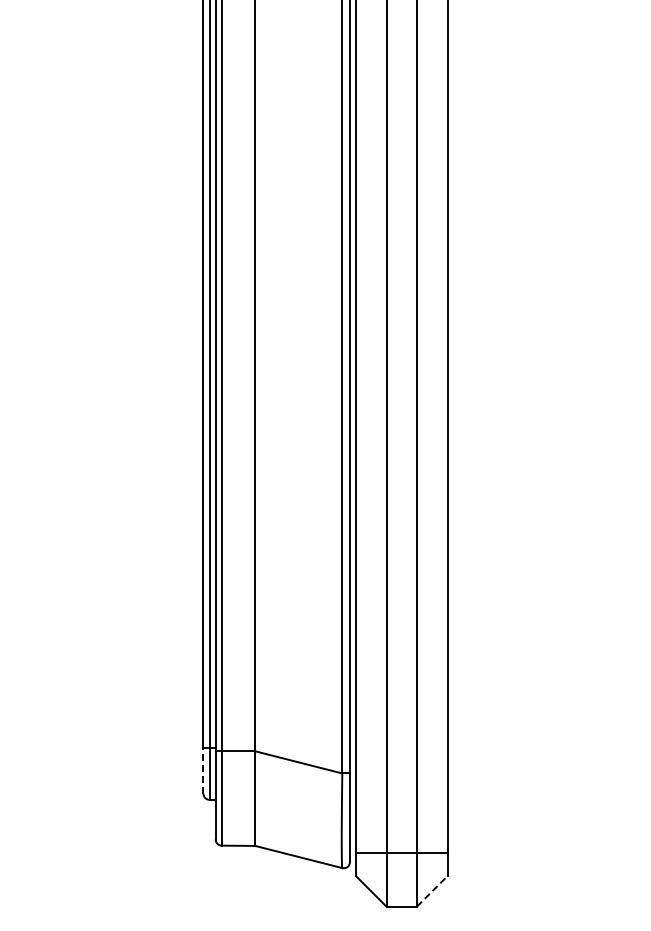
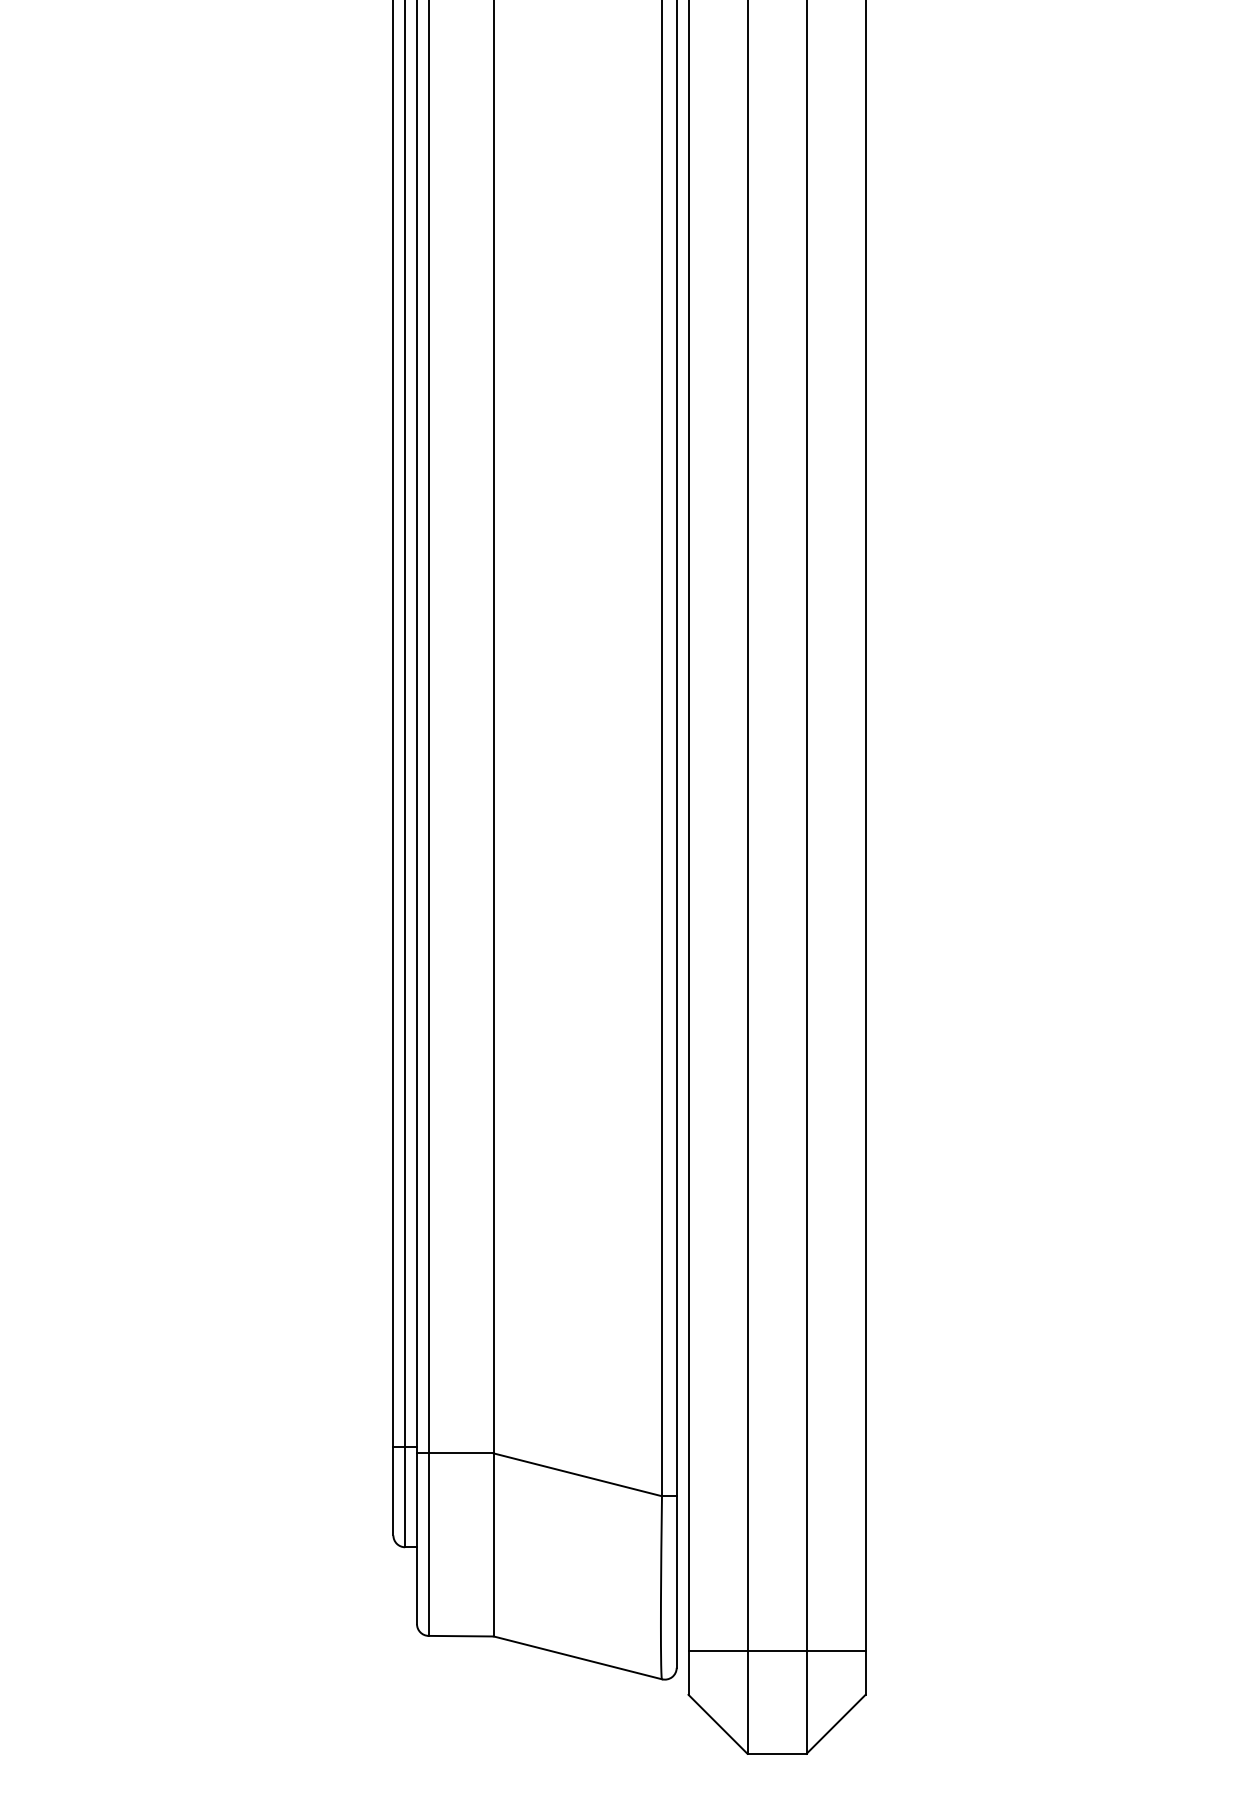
line: (203, 770) -> (393, 1490), dashed -> solid
line: (432, 891) -> (836, 1724), dashed -> solid

